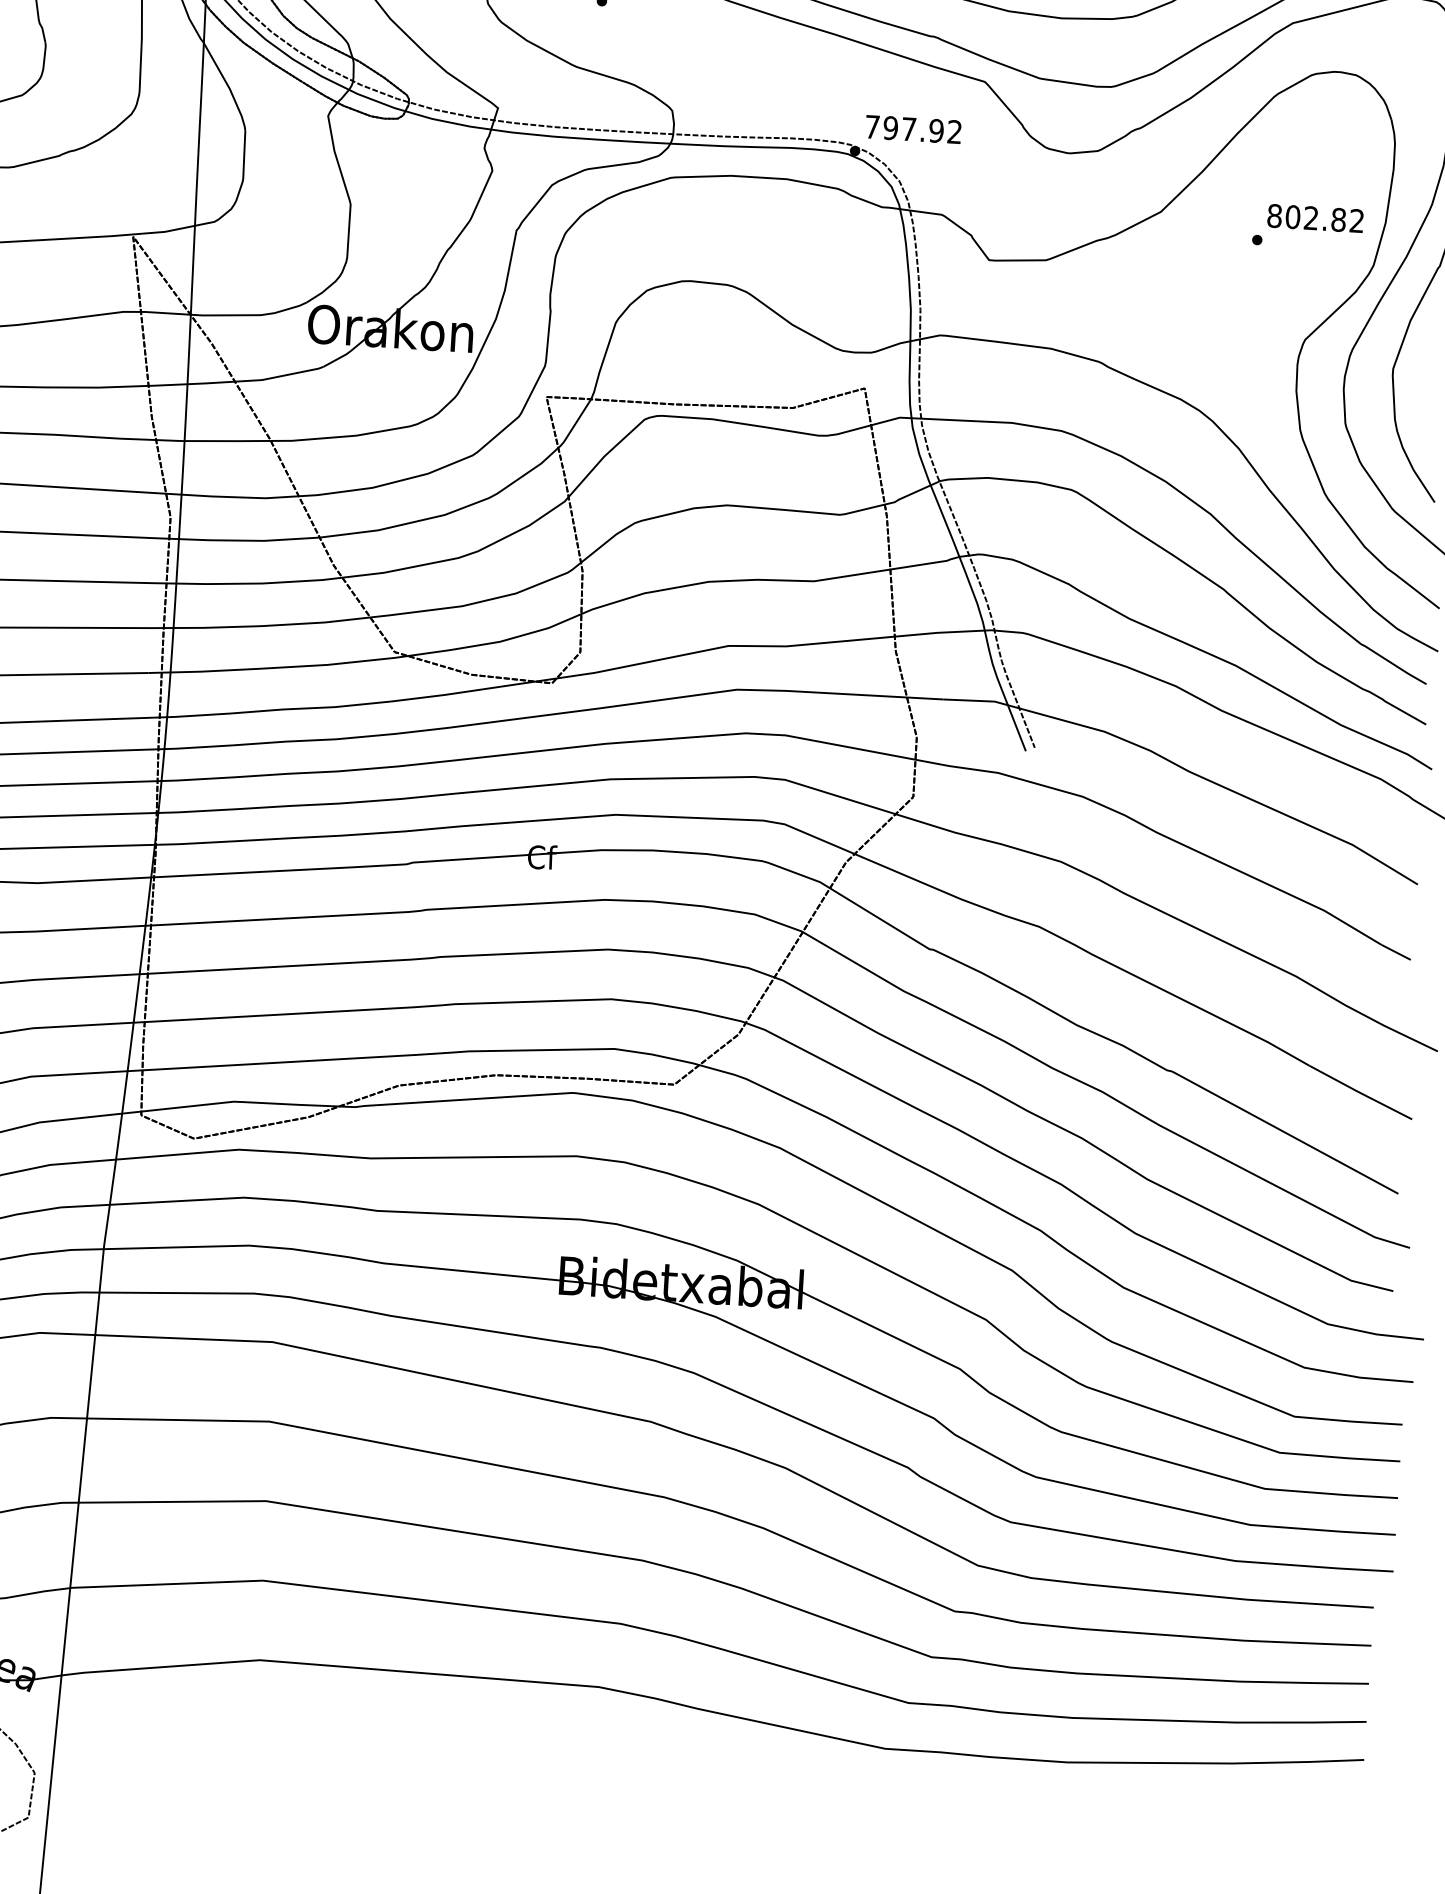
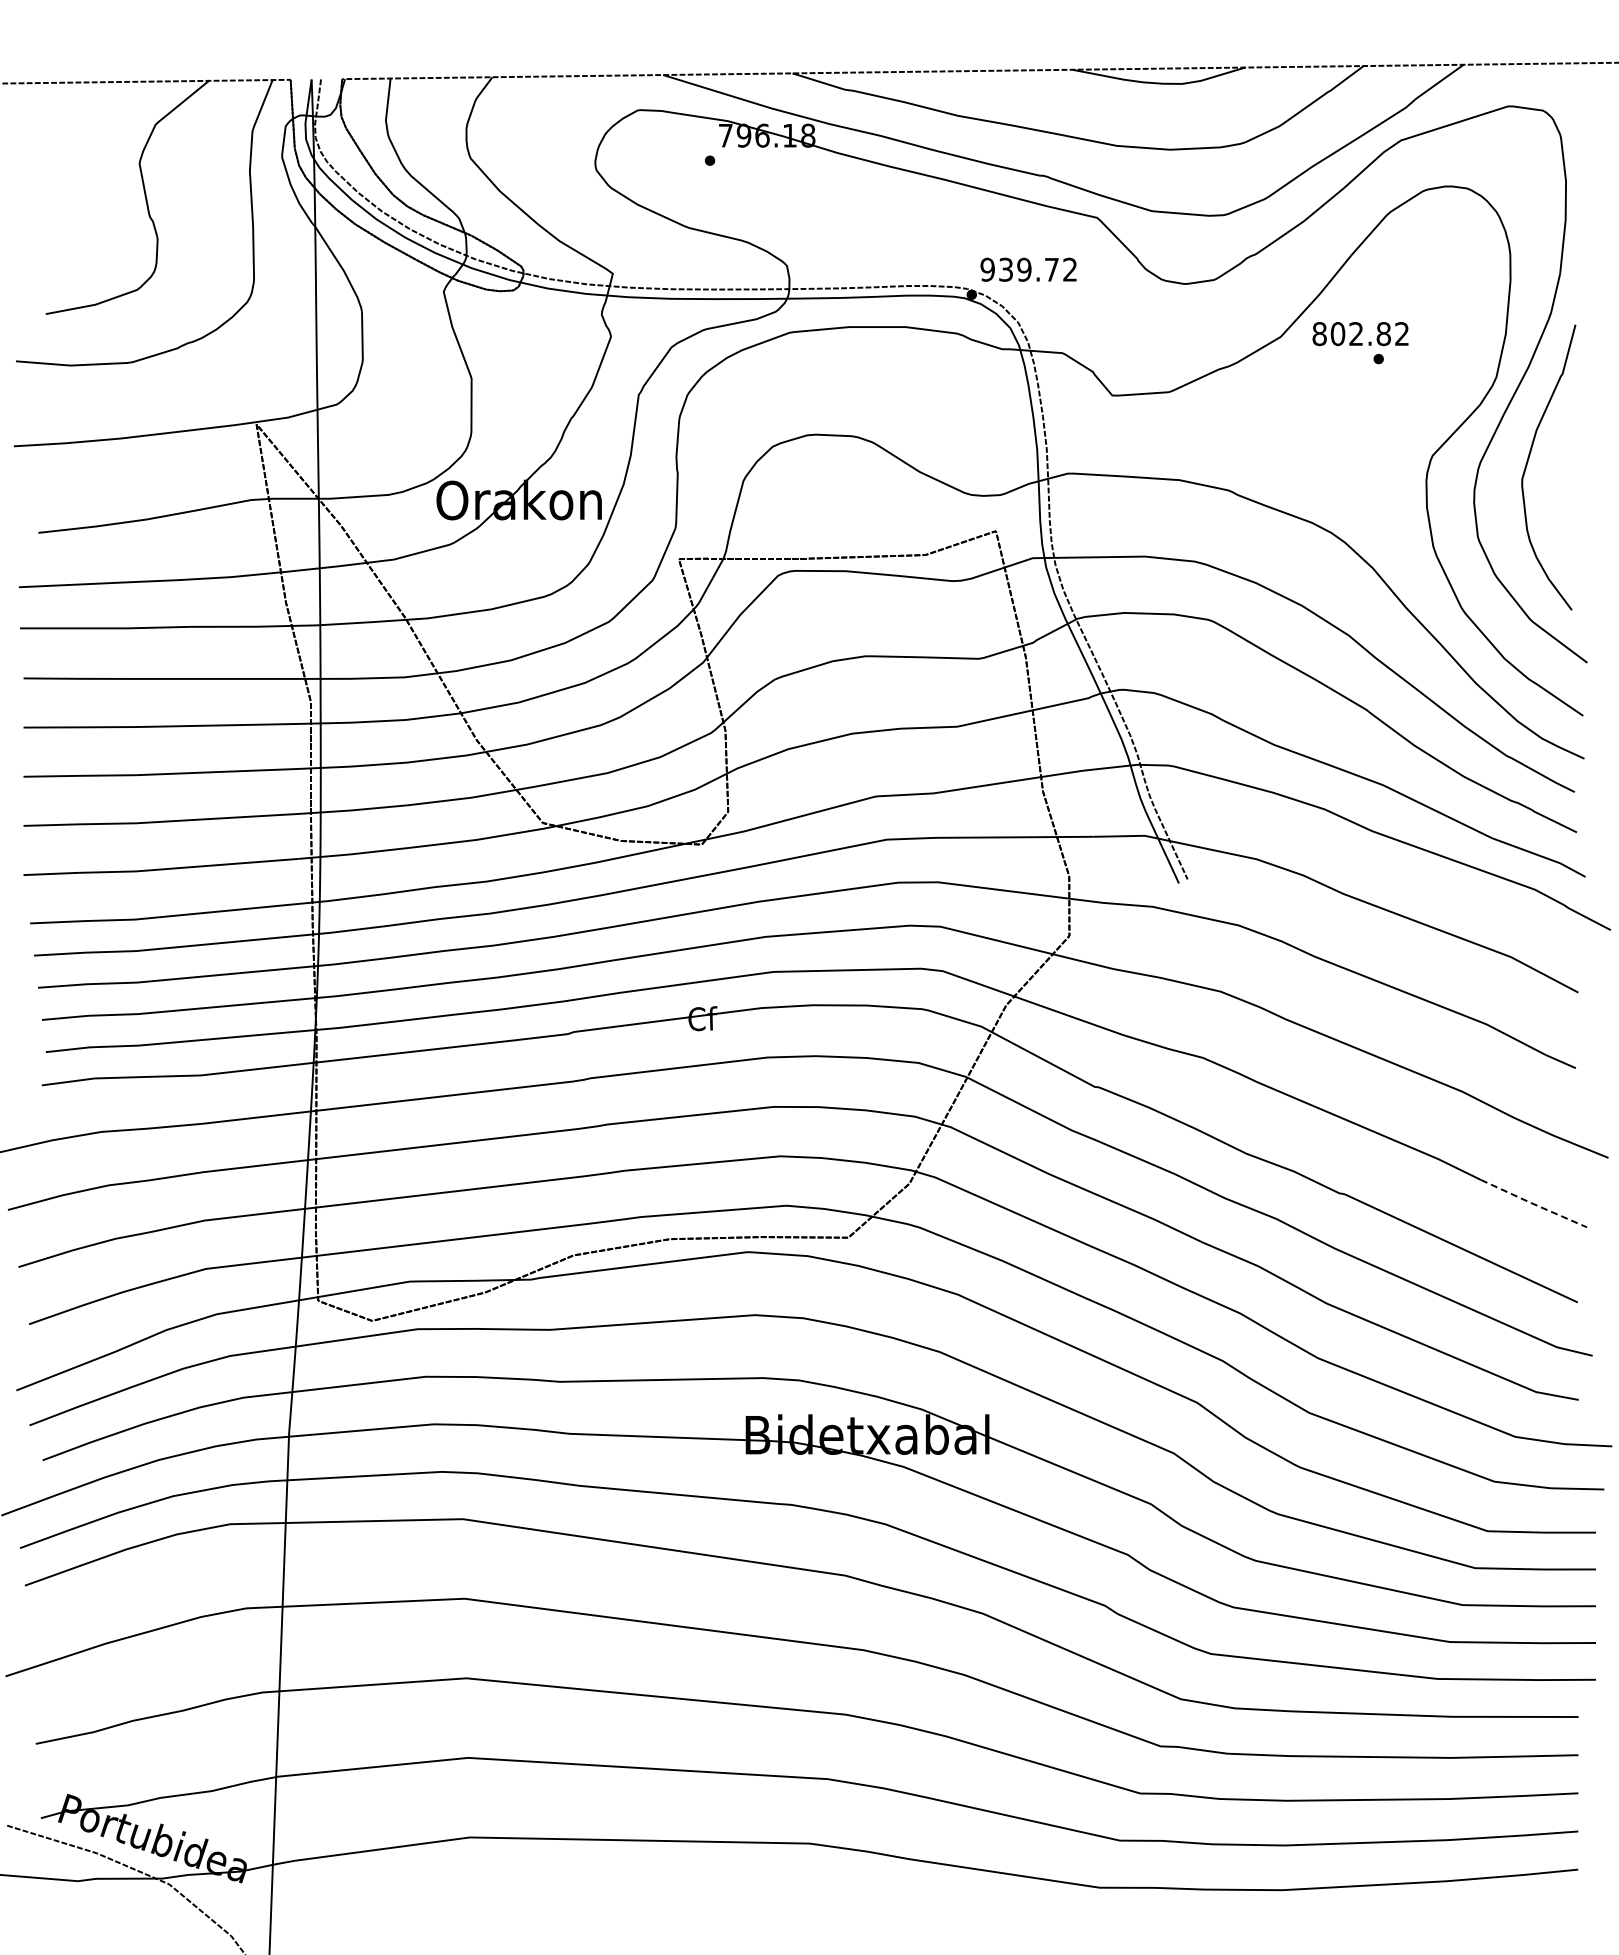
text: (904, 128) -> (1019, 269), 797.92 -> 939.72
text: (1315, 218) -> (1360, 334), moved
line: (1360, 1093) -> (1533, 1204), solid -> dashed

